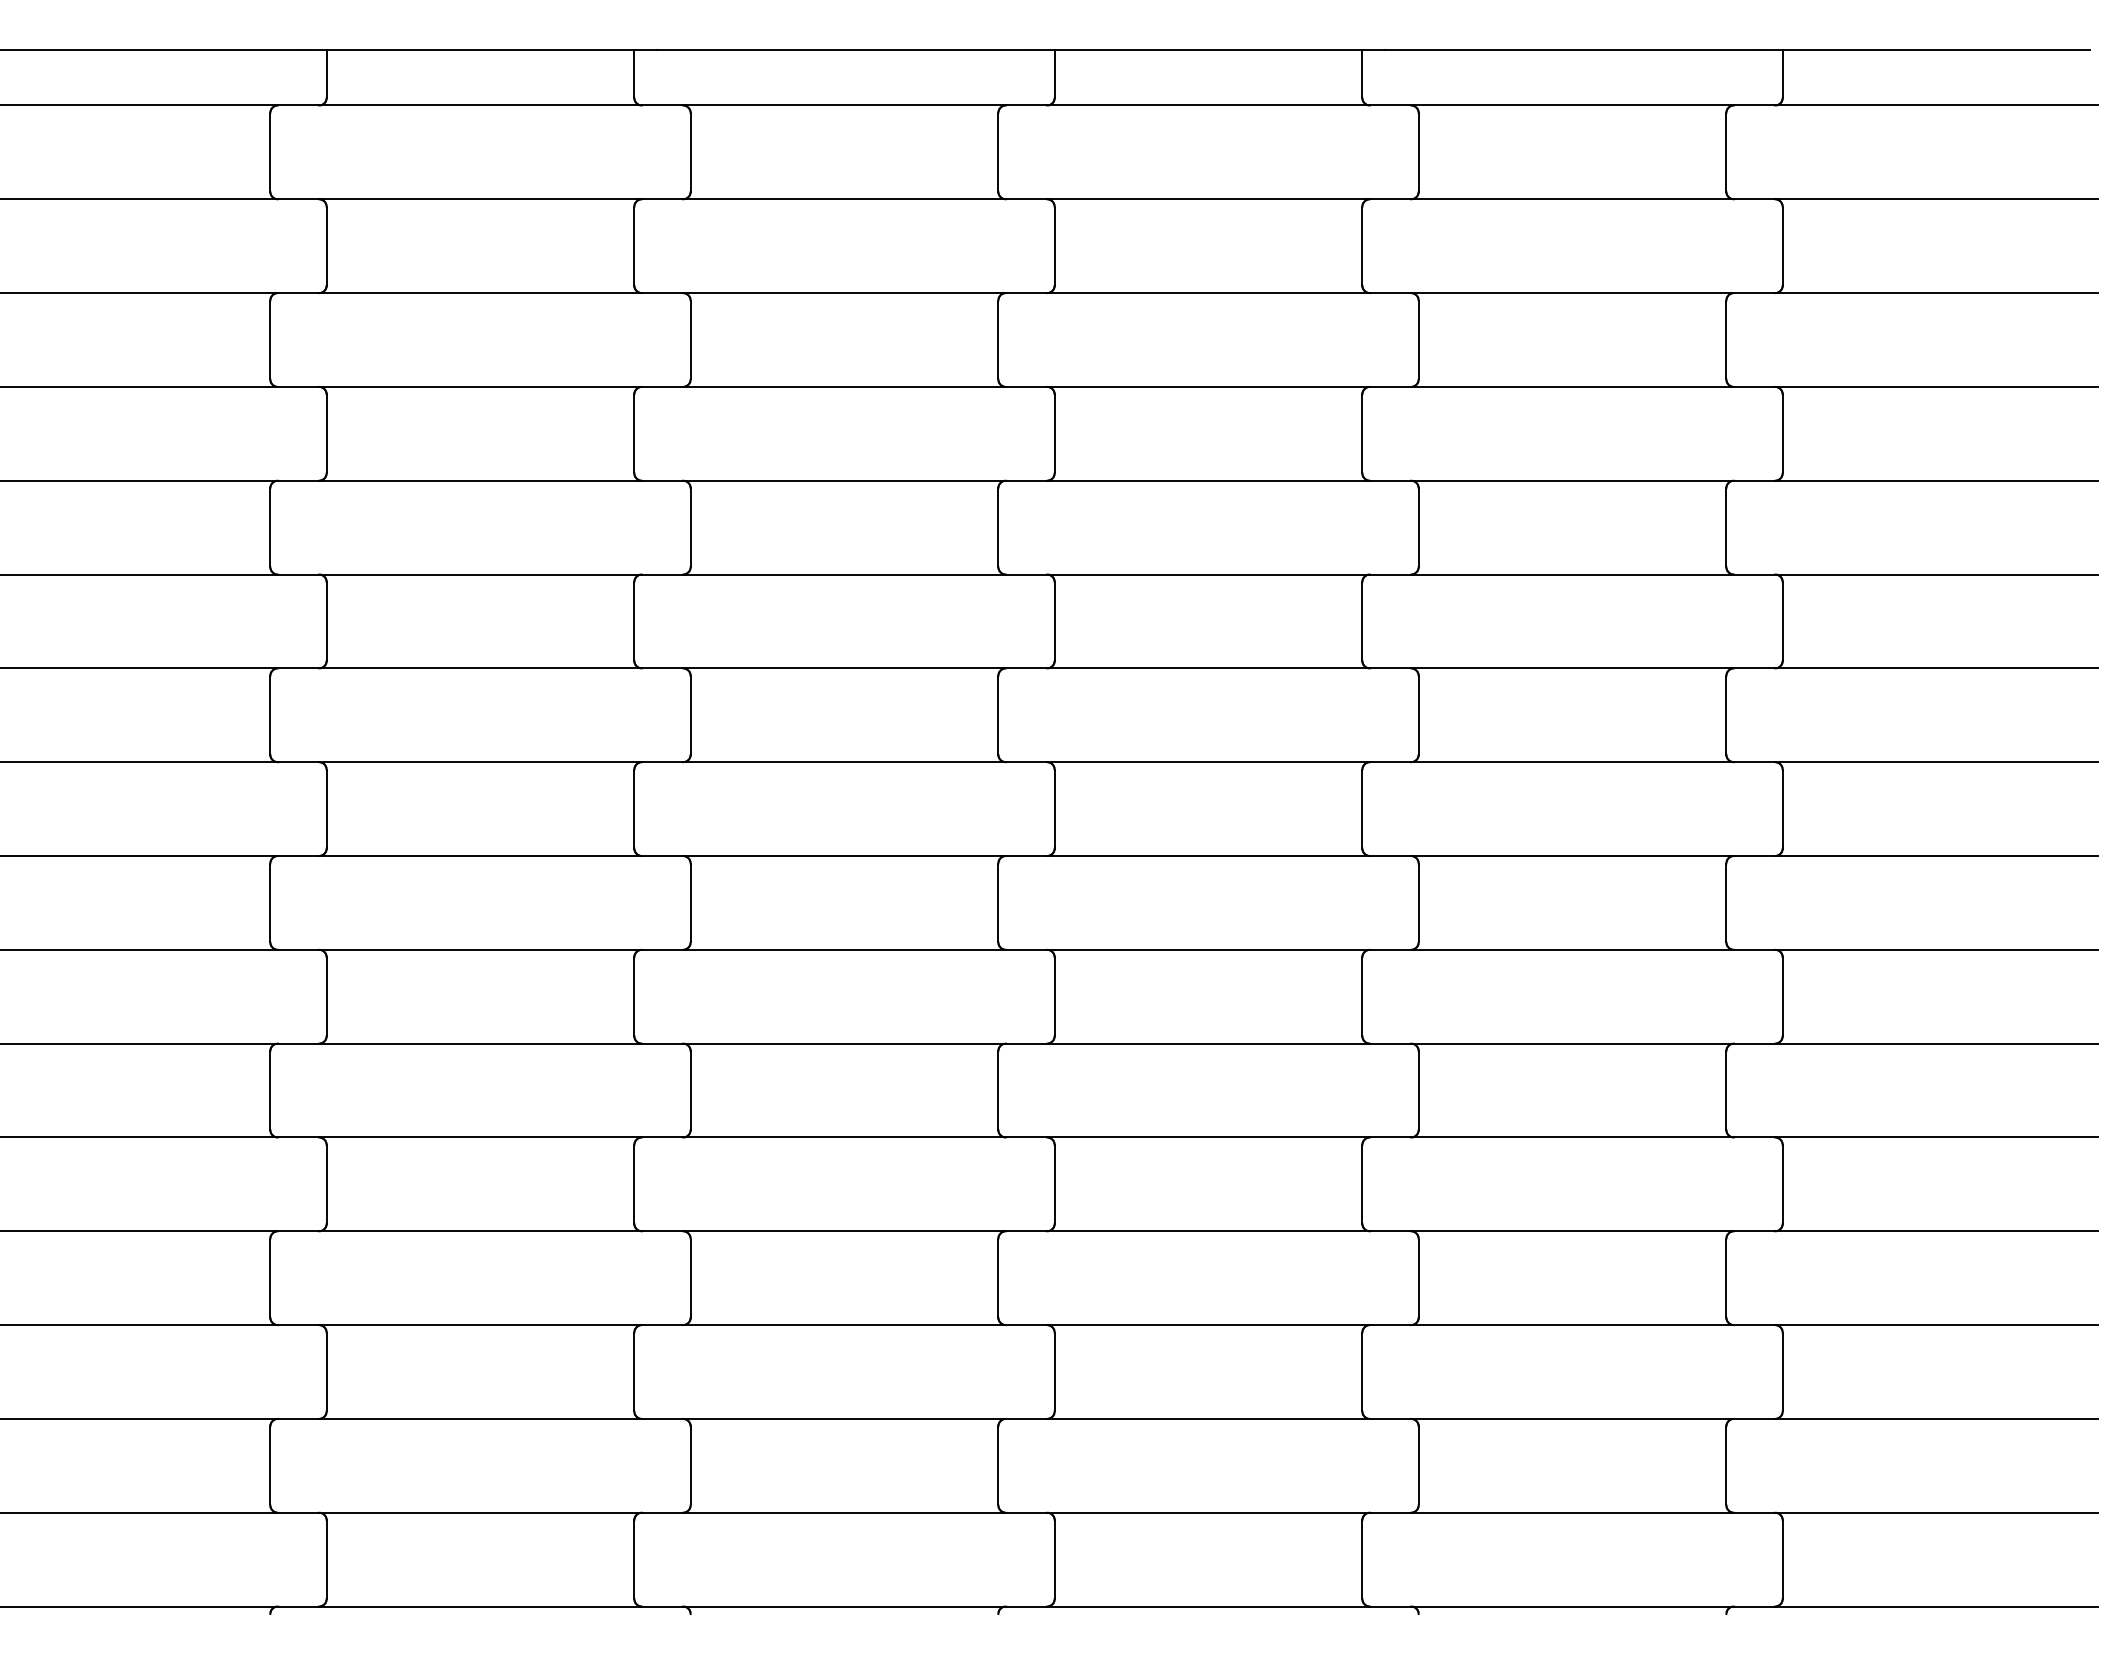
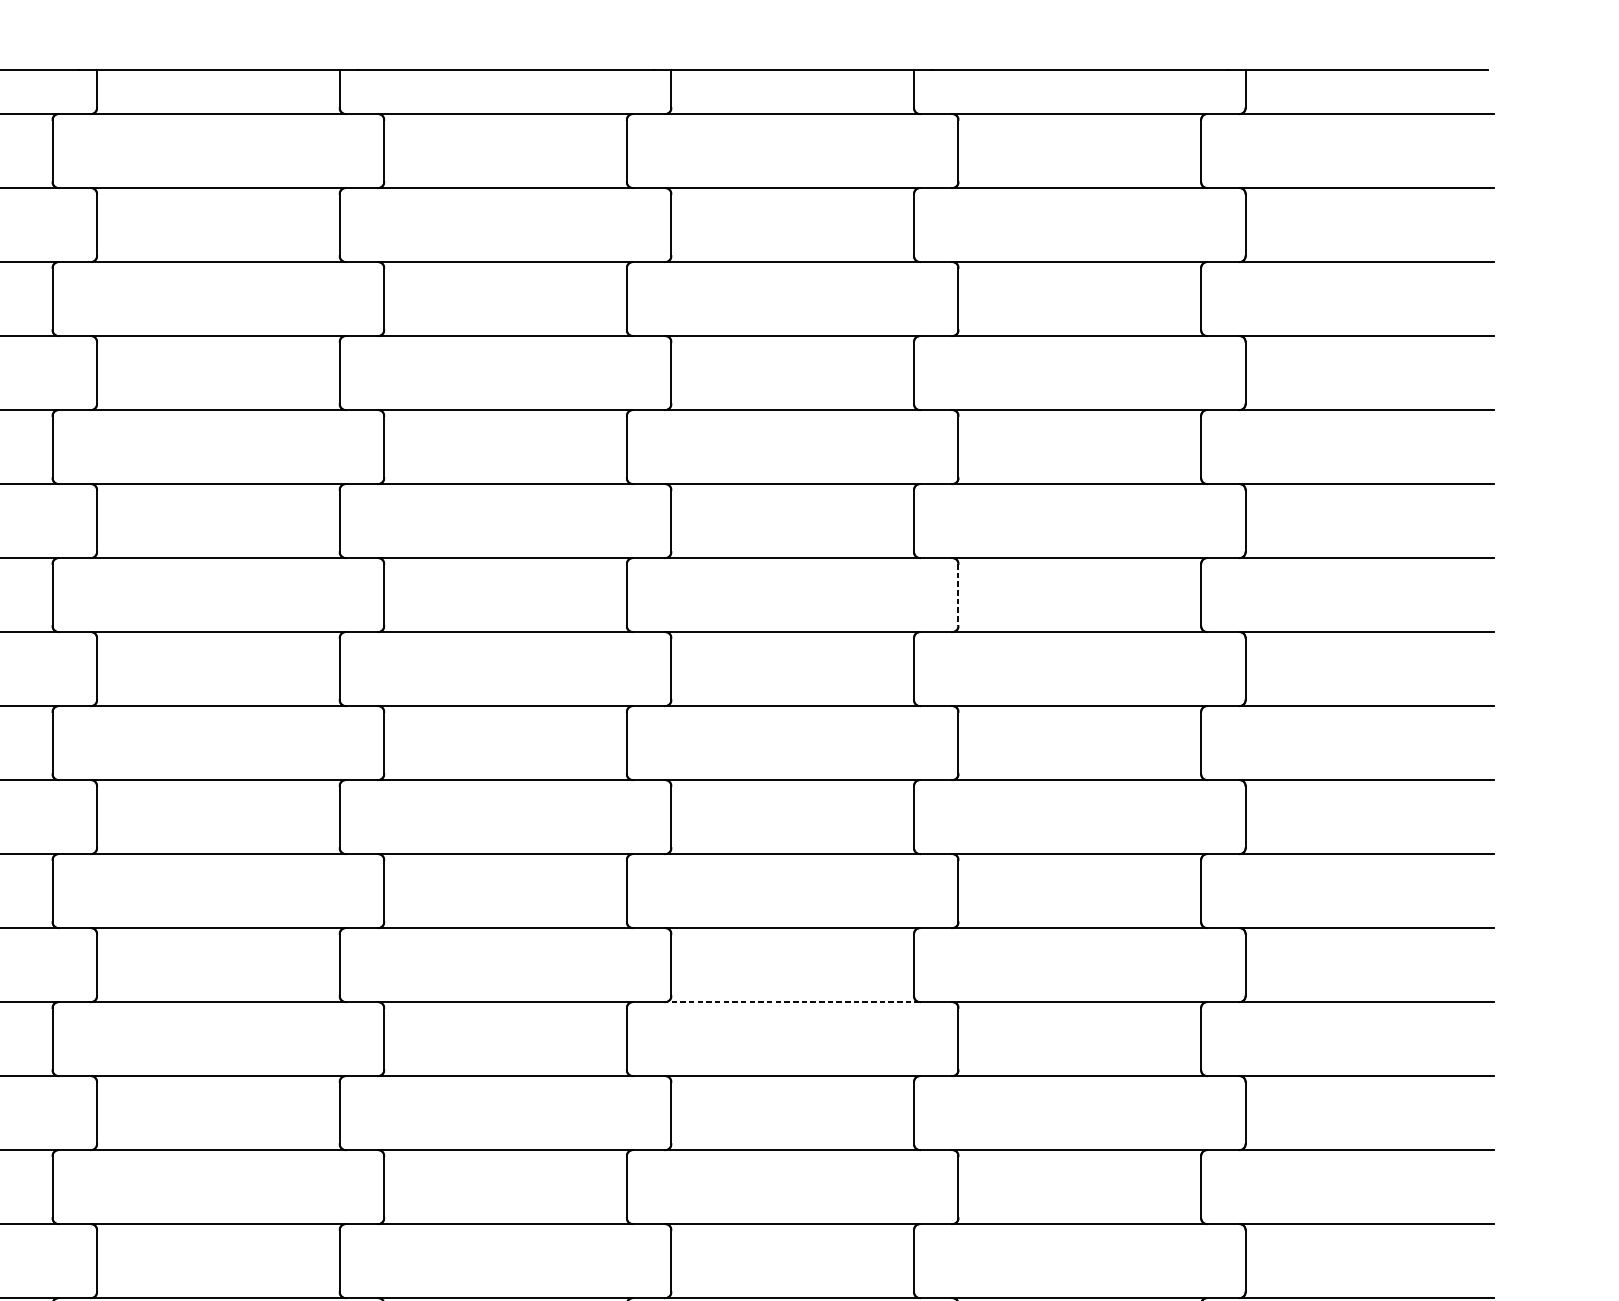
line: (1418, 715) -> (958, 595), solid -> dashed
line: (1208, 1231) -> (792, 1002), solid -> dashed

